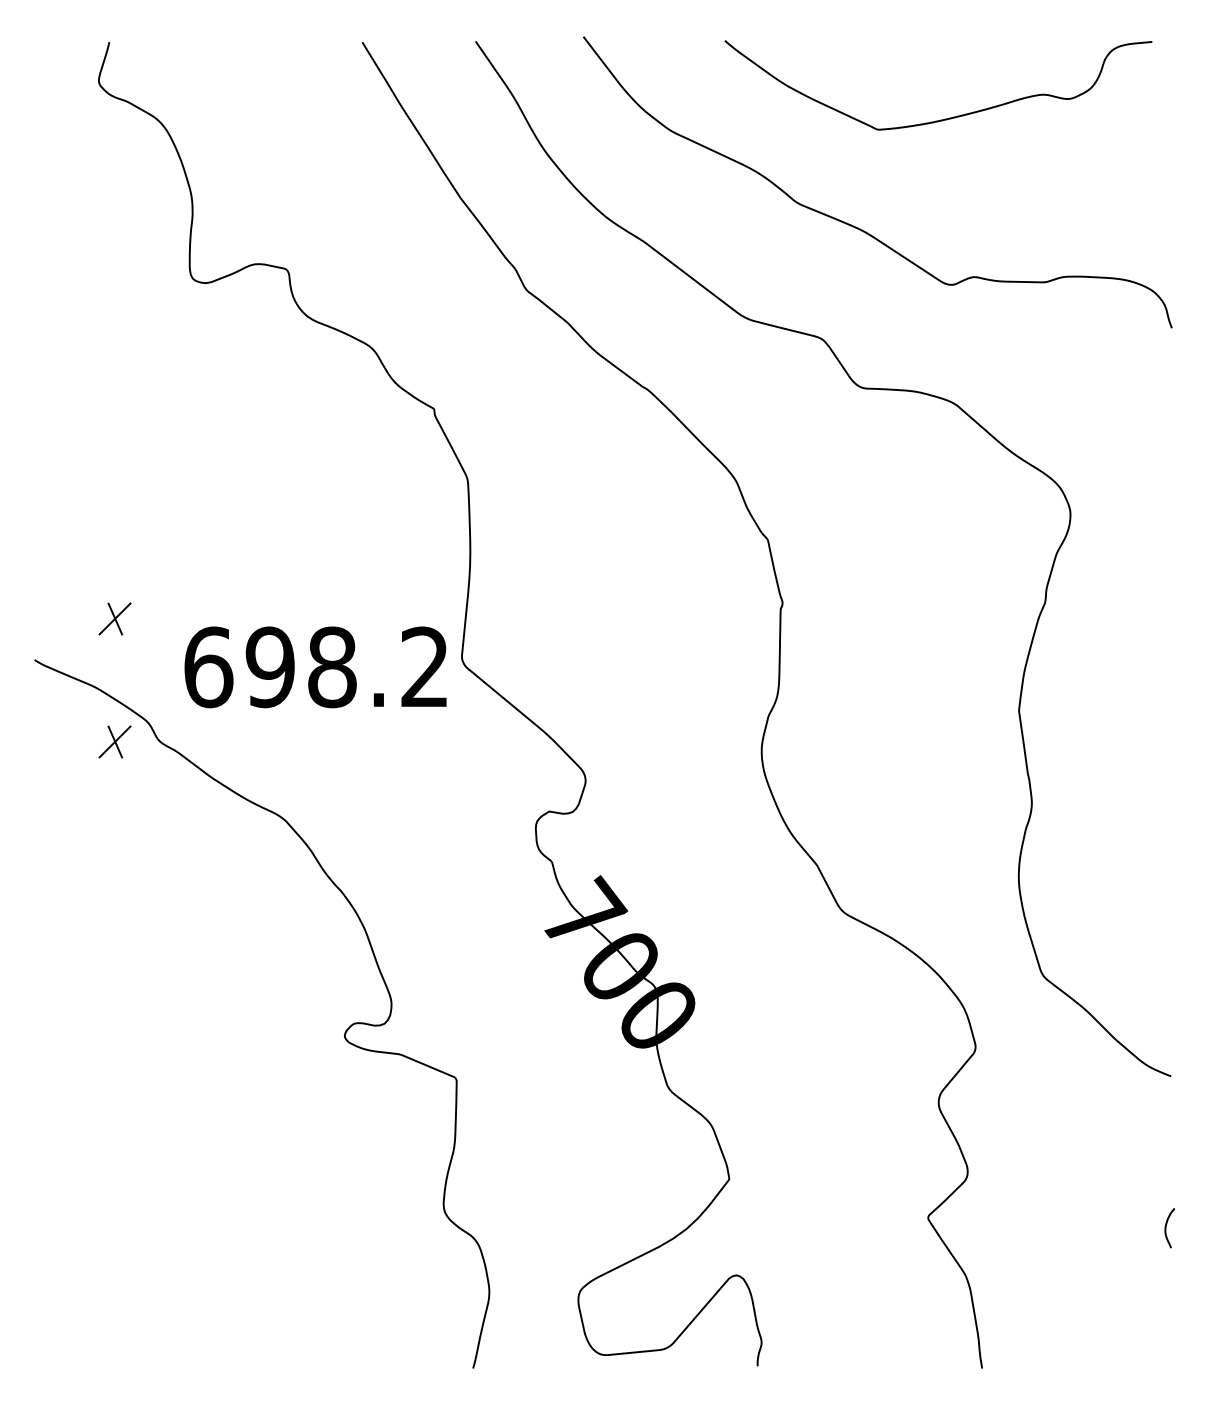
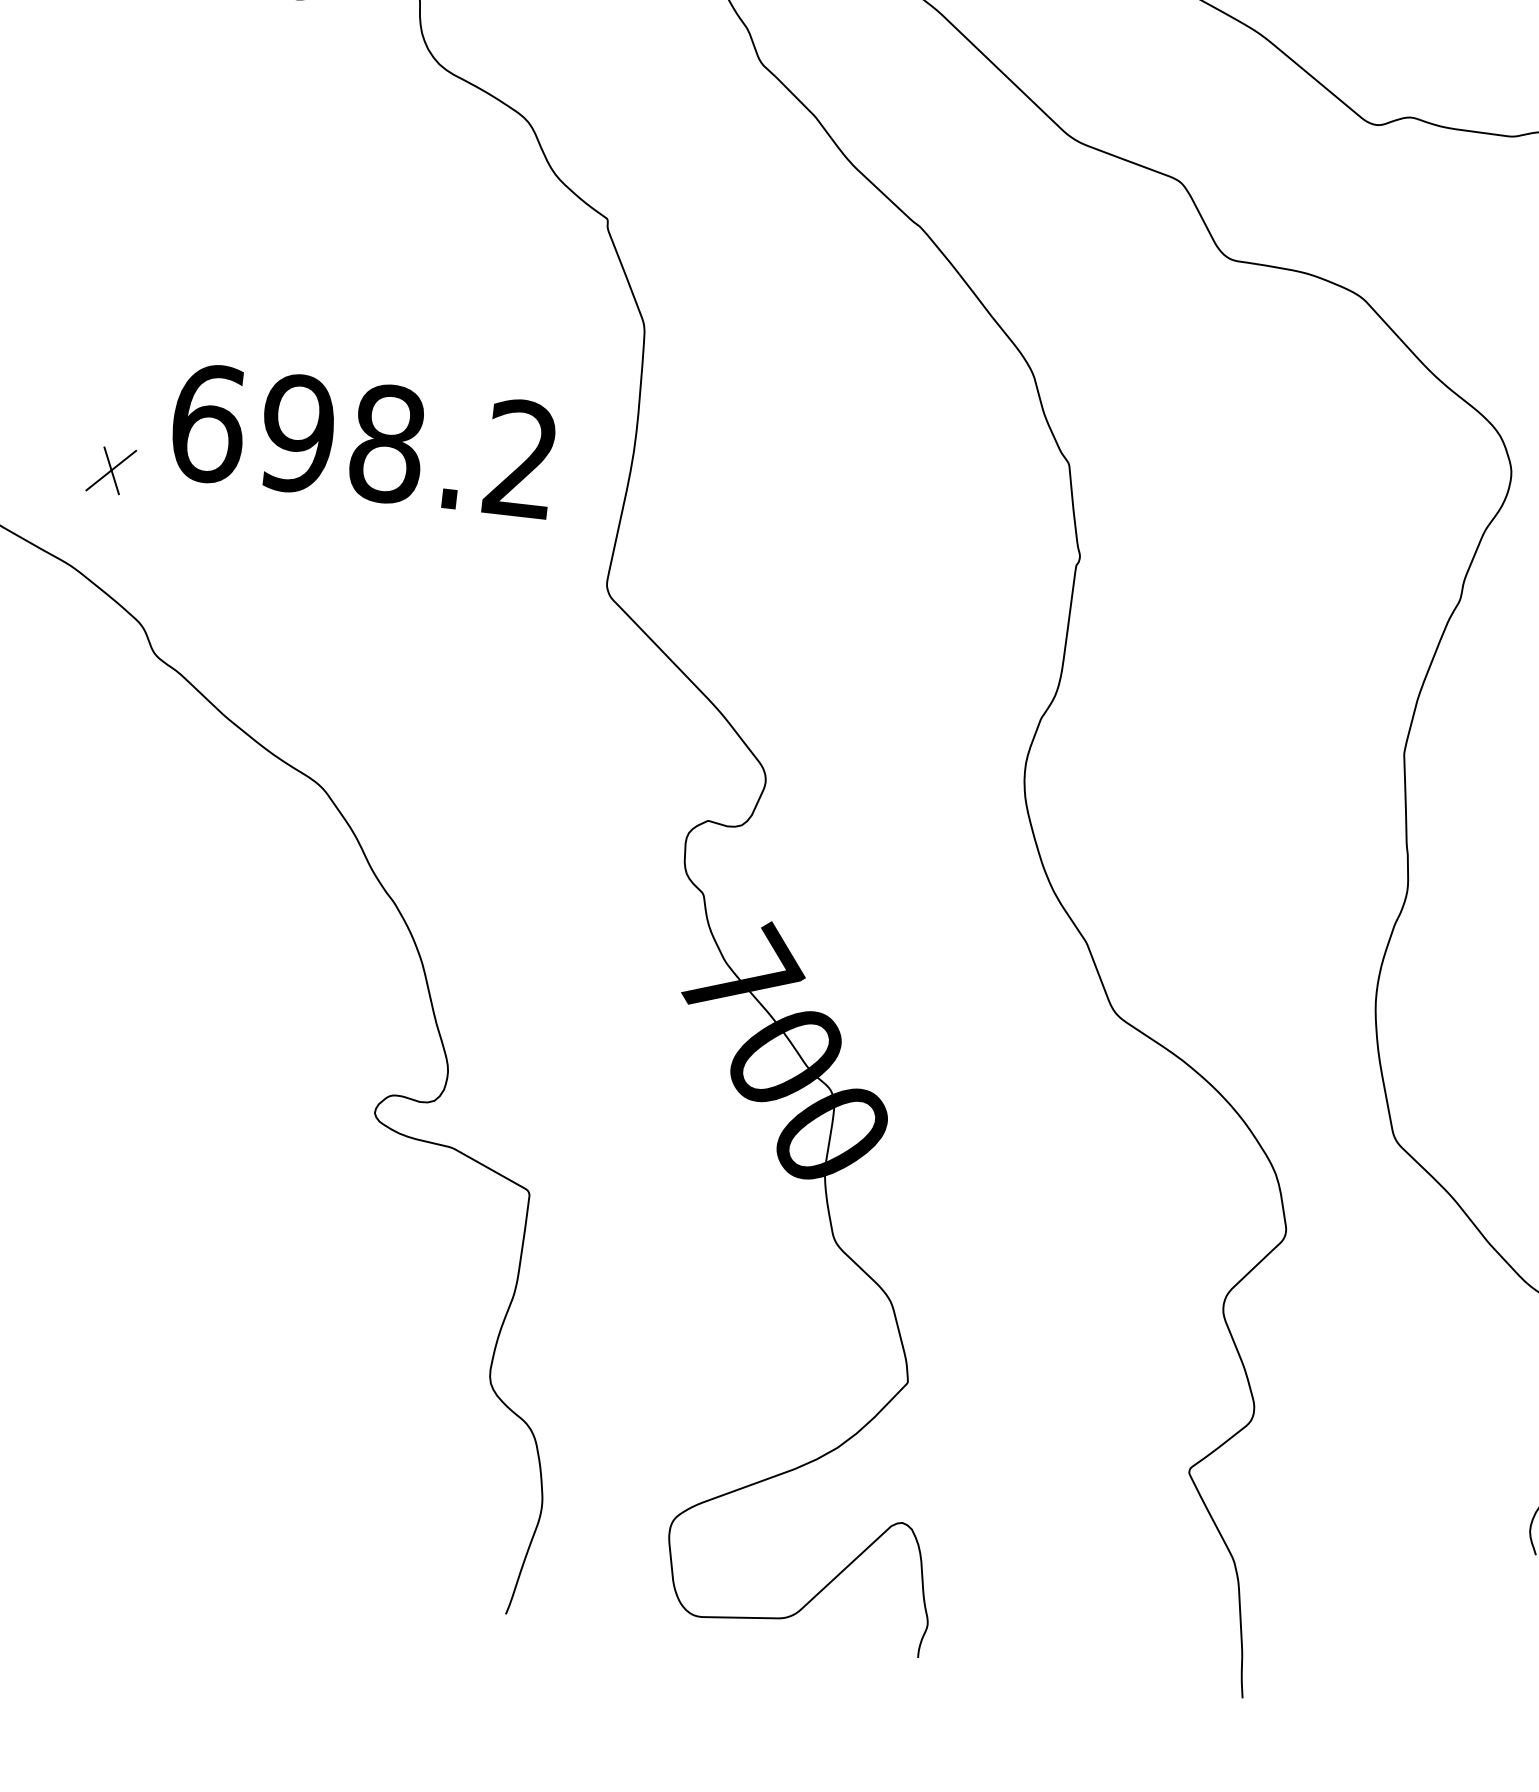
text: (315, 667) -> (363, 441), moved
part: (114, 741) -> (90, 647), removed

